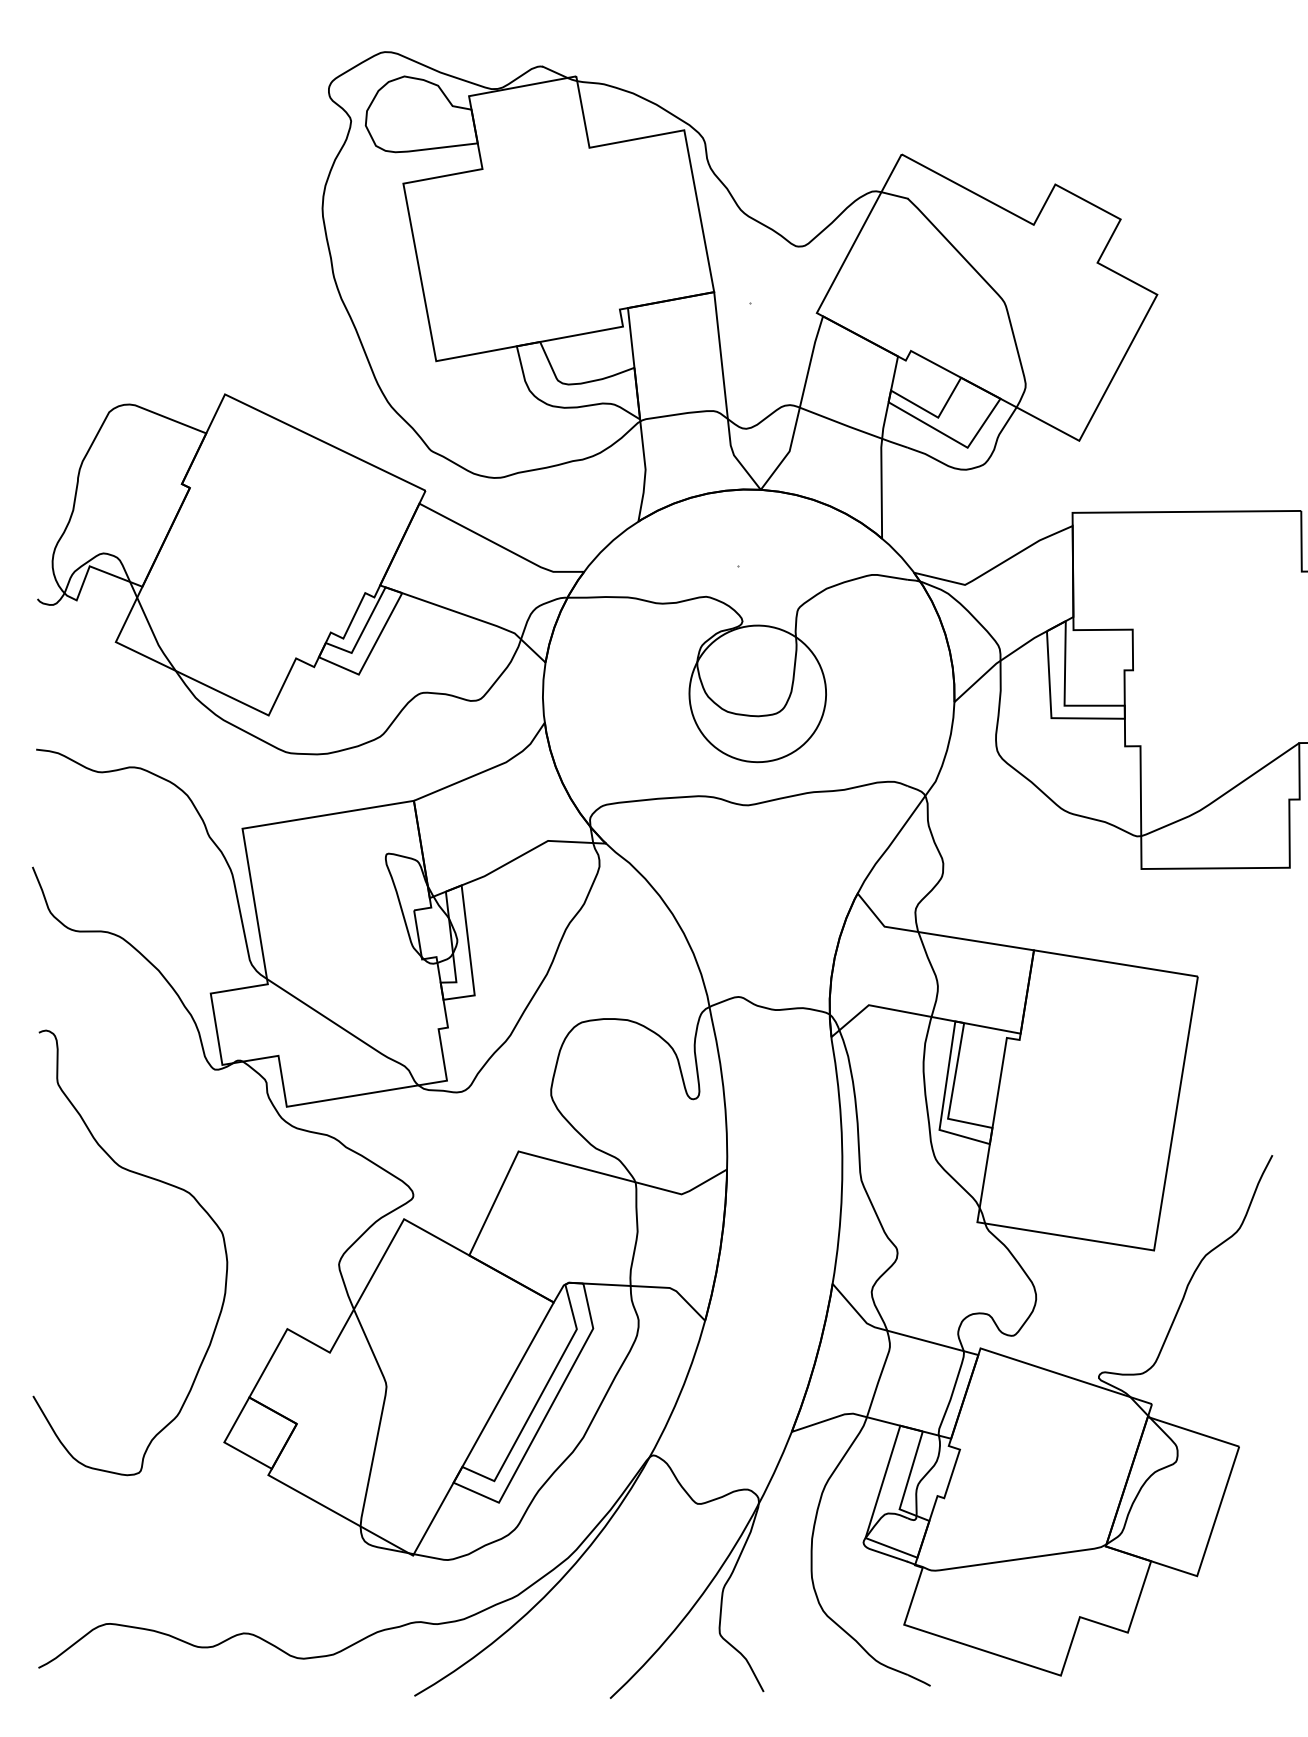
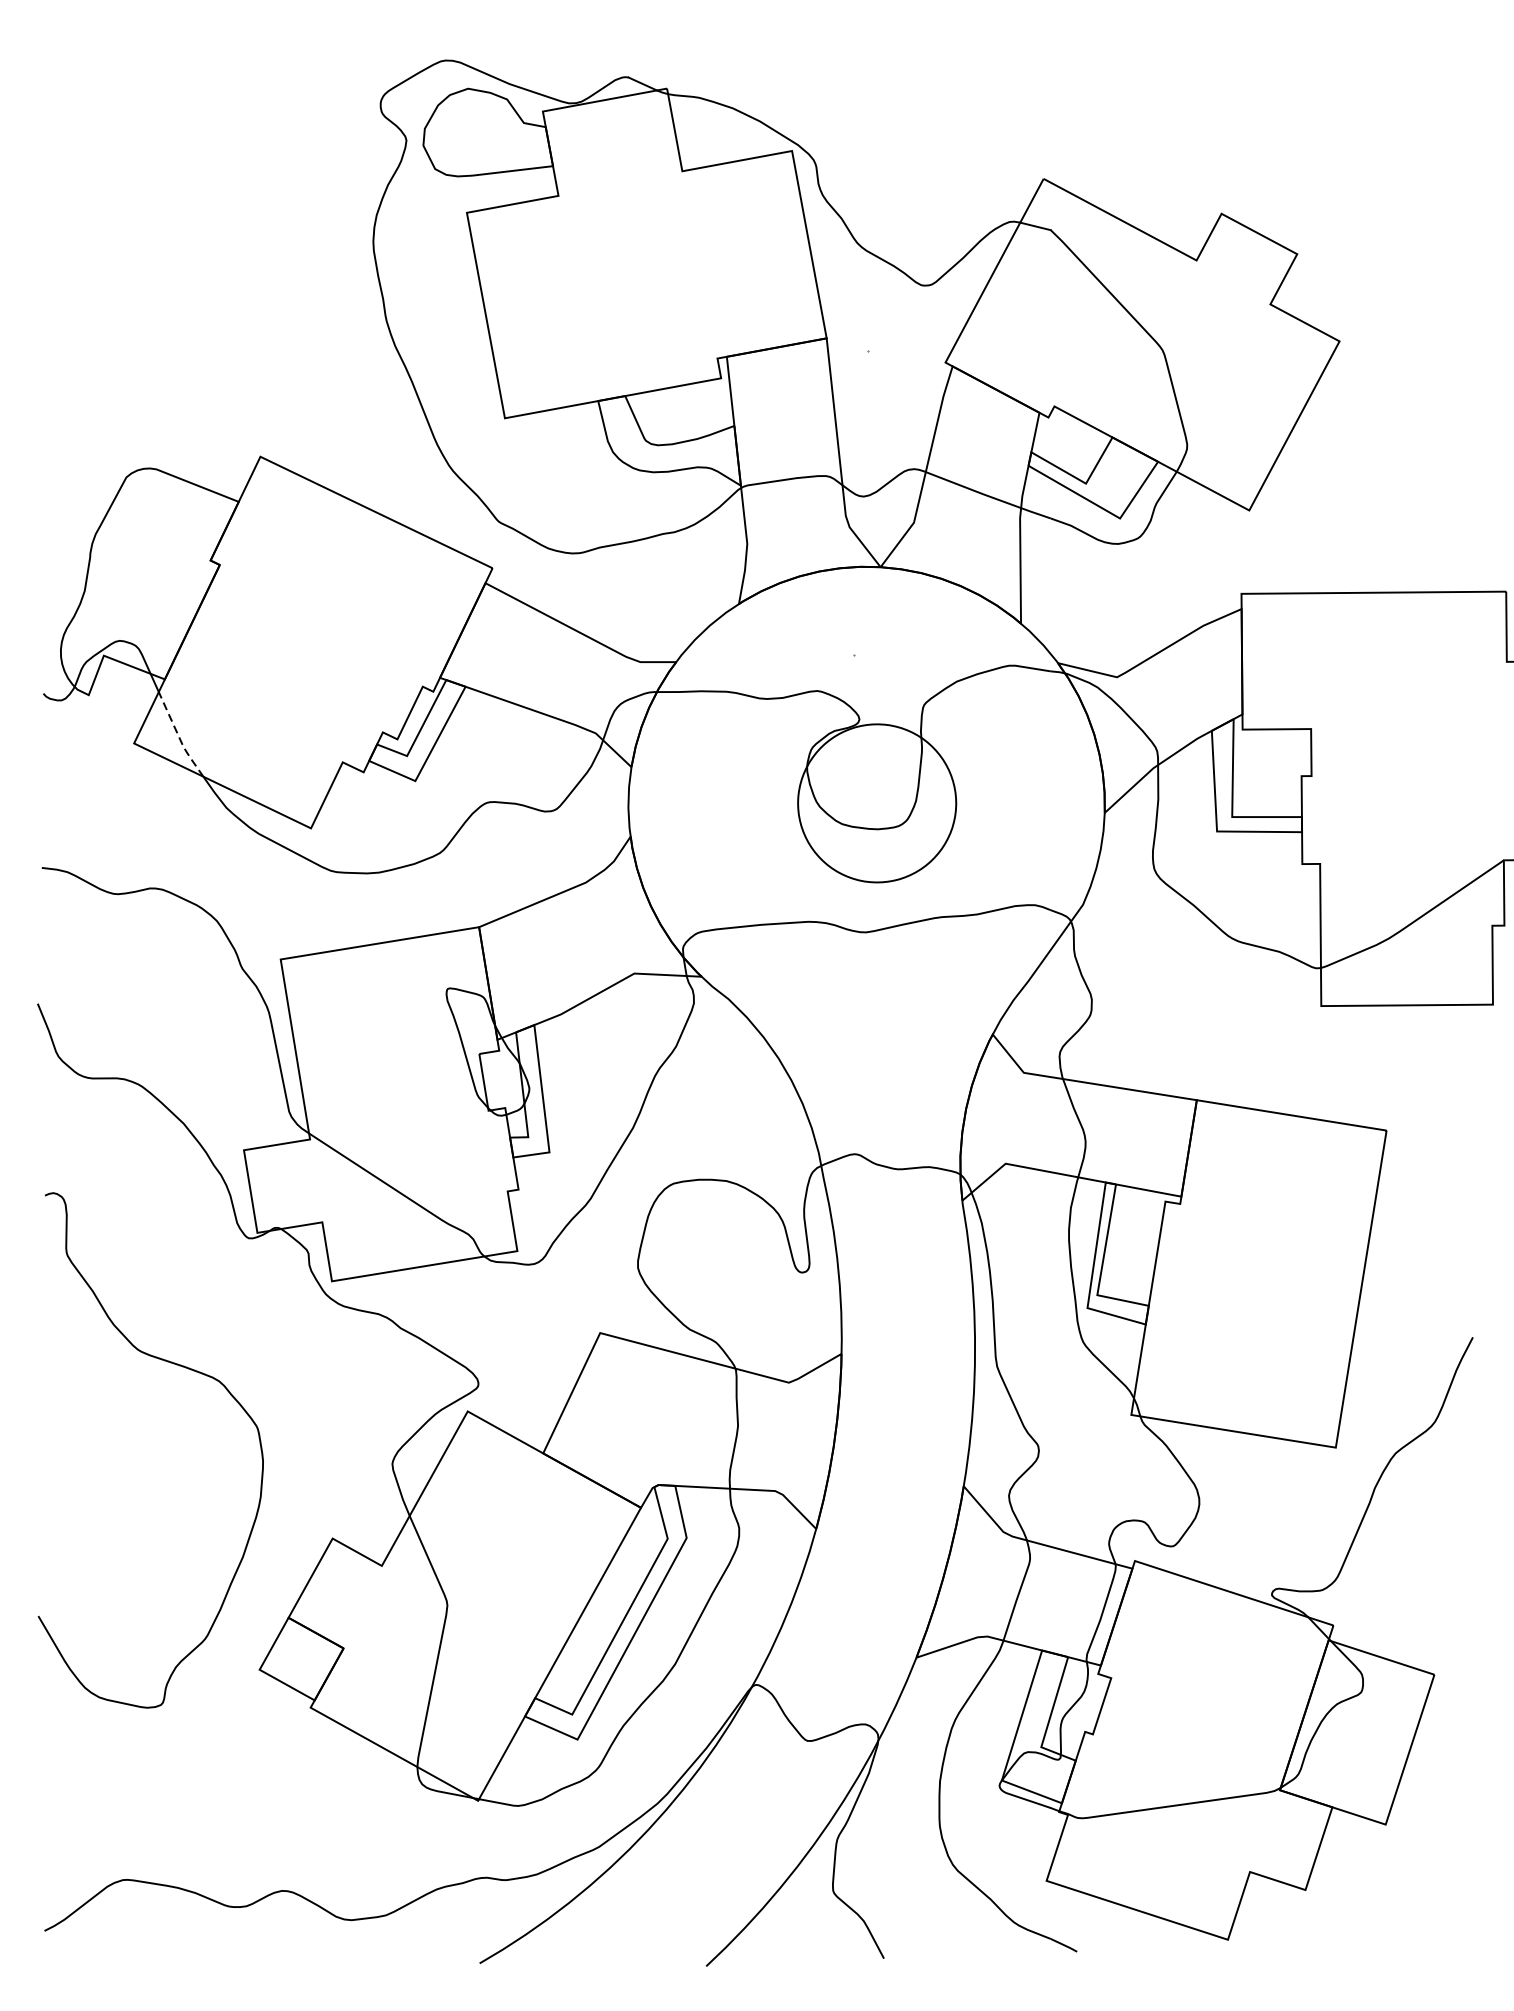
line: (154, 636) -> (178, 736), solid -> dashed

